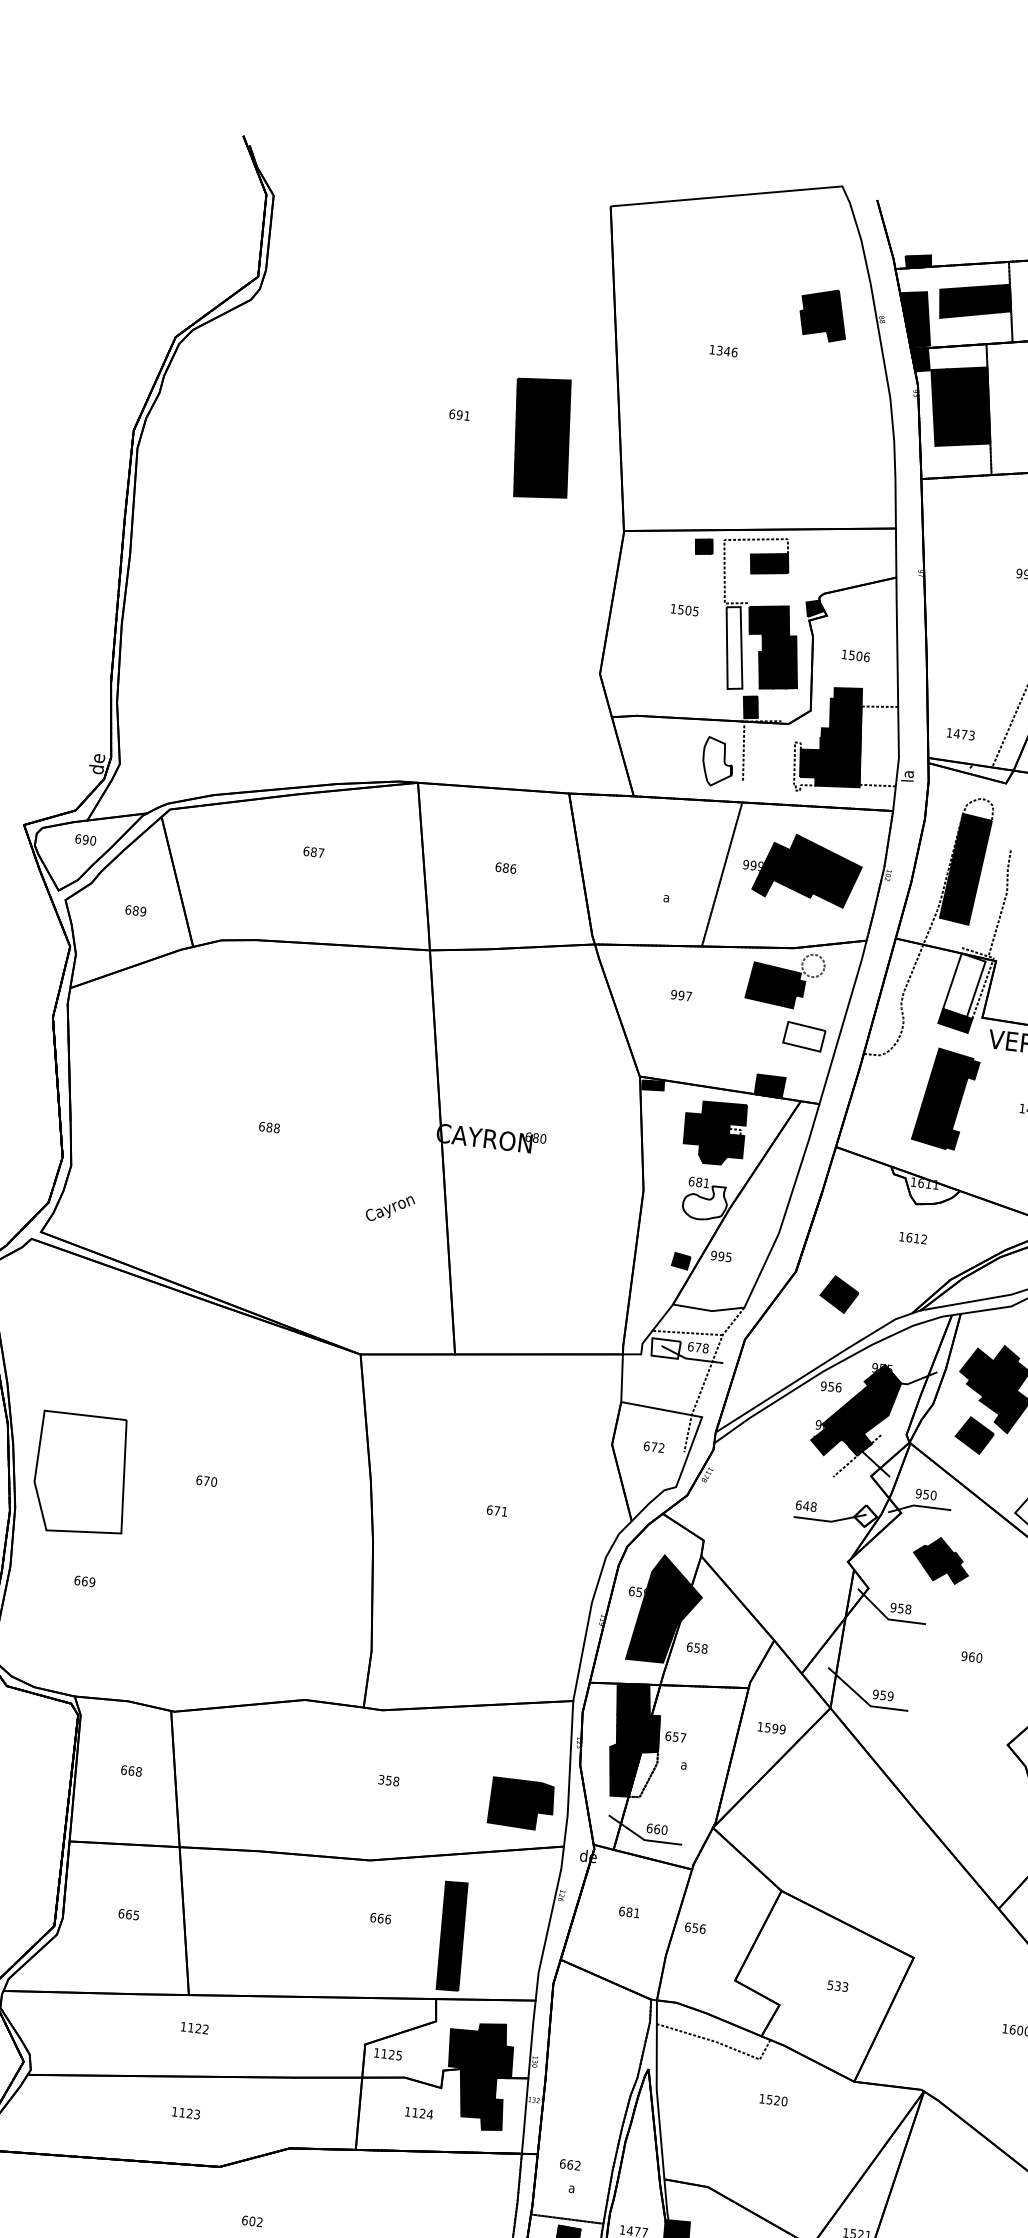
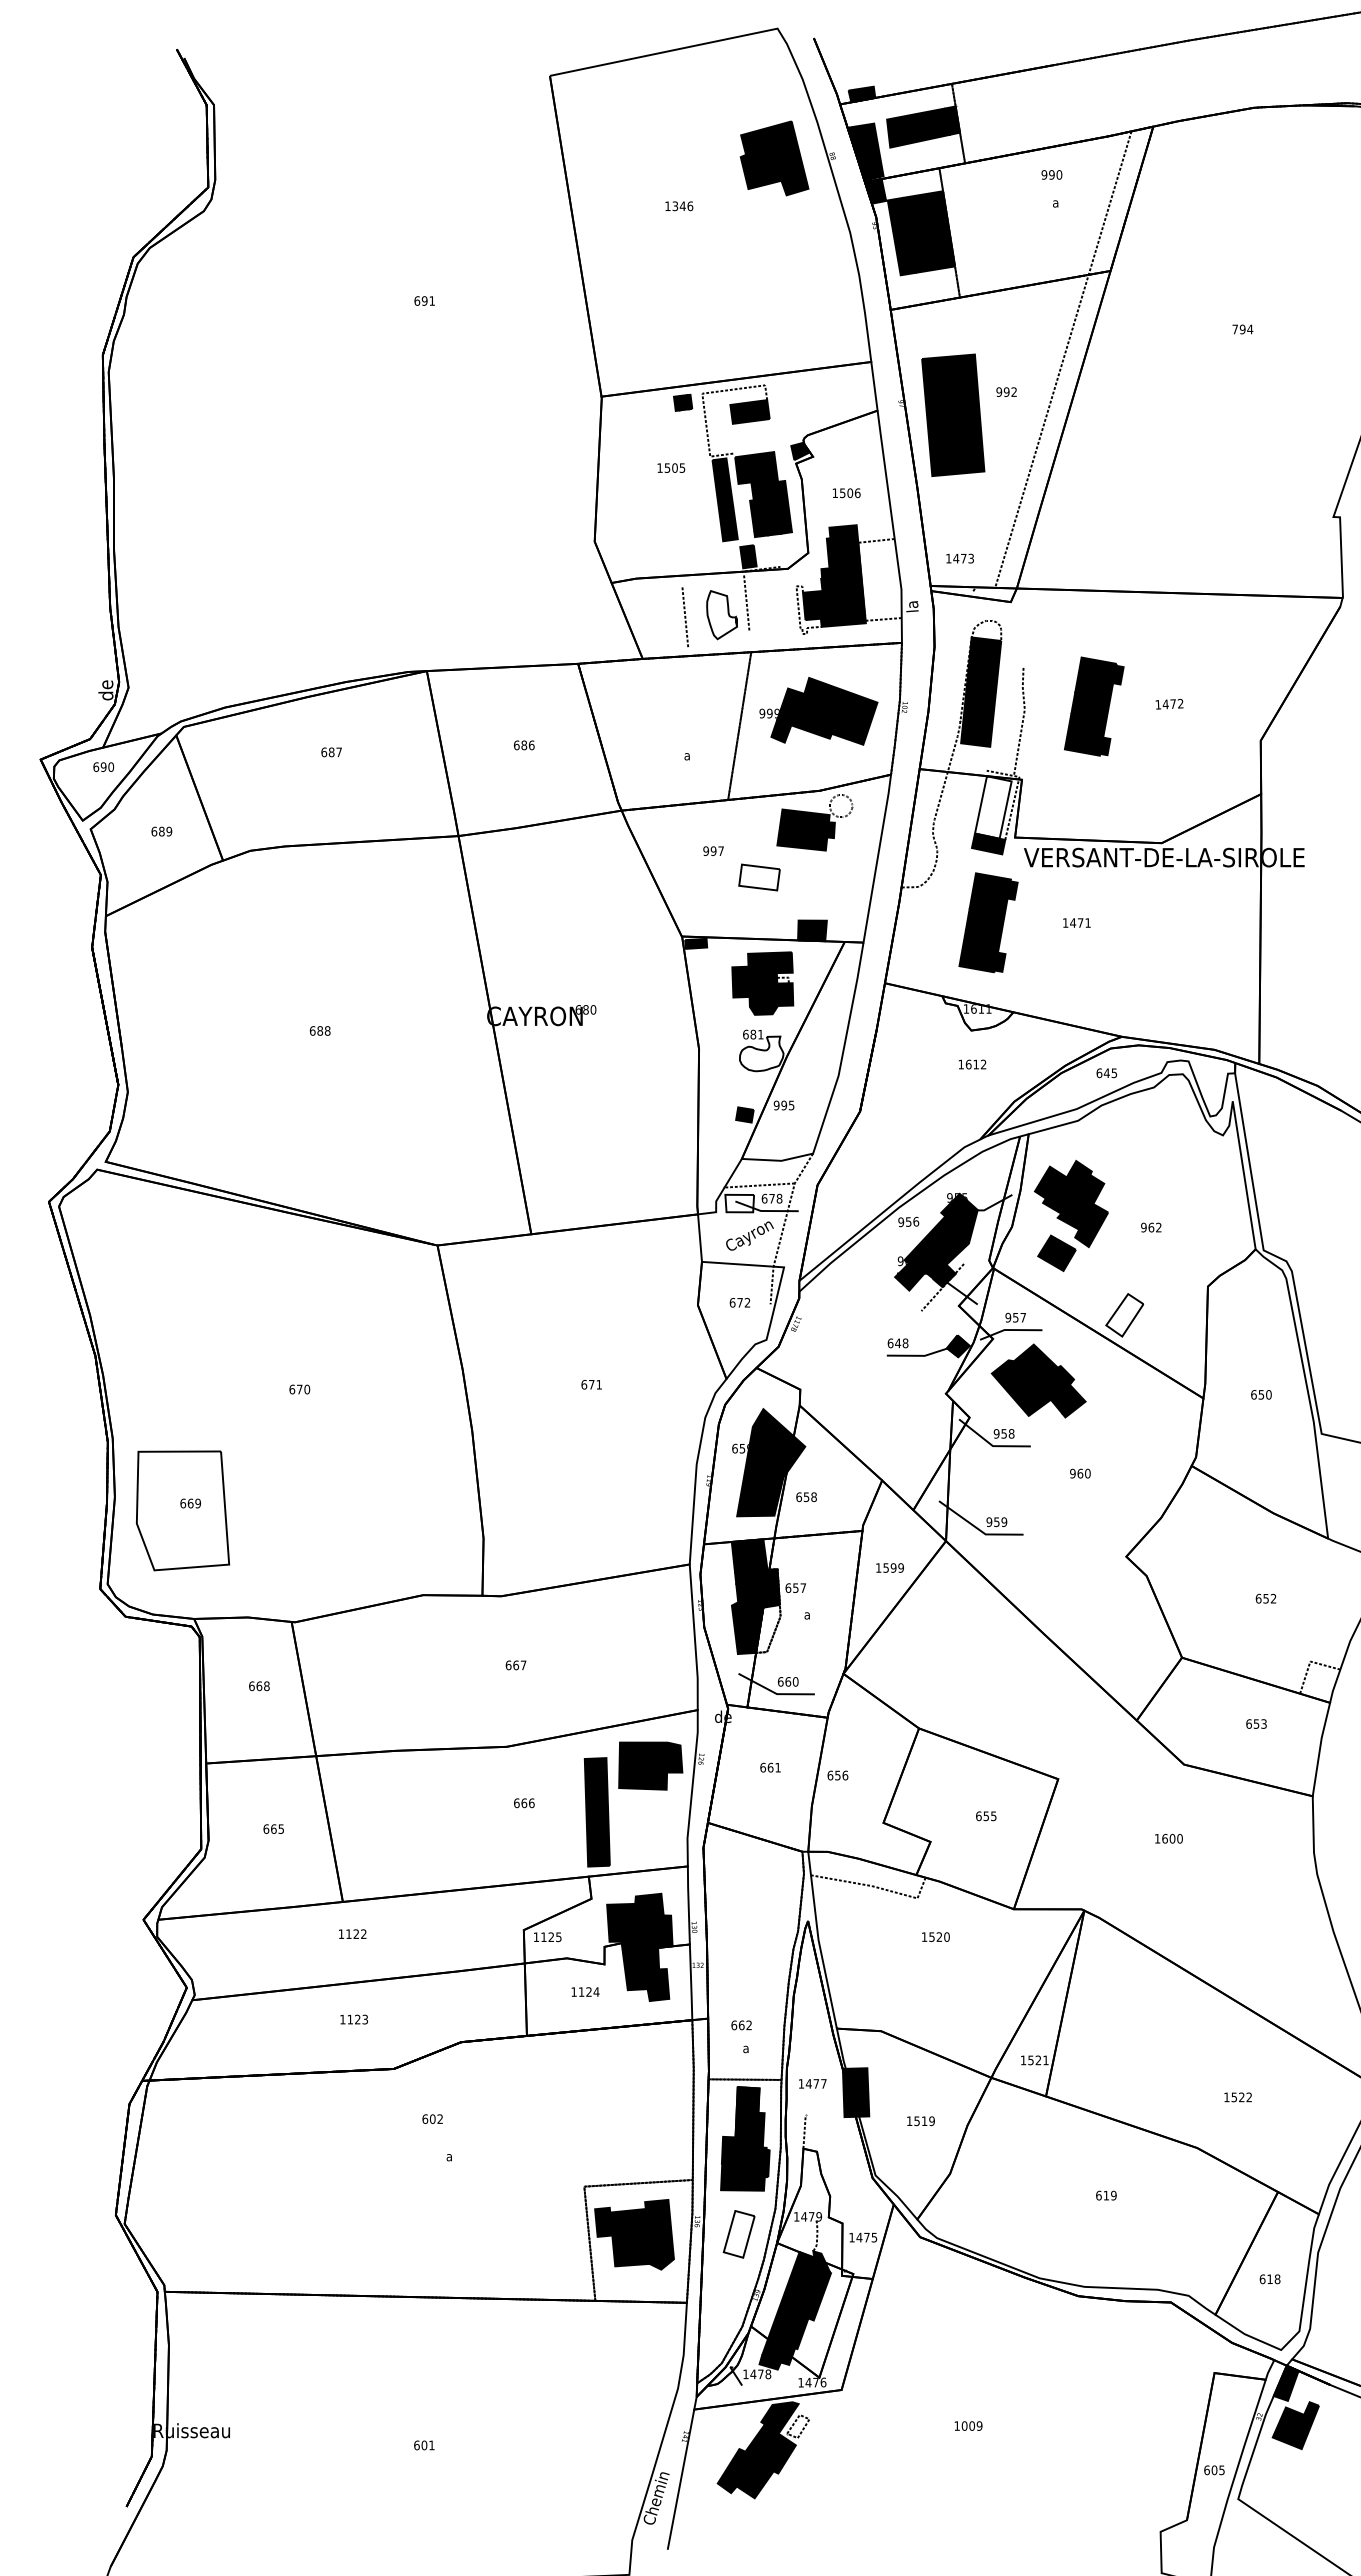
part: (823, 314) -> (774, 158), size x1.43
part: (542, 437) -> (953, 414), moved
fill: (733, 647) -> (724, 499), added
line: (681, 760) -> (685, 617), added
part: (804, 1036) -> (759, 877), moved
text: (390, 1207) -> (749, 1235), moved
part: (839, 1293) -> (905, 1128), removed
part: (82, 1474) -> (183, 1510), moved
text: (933, 1495) -> (1023, 1317), 950 -> 957
fill: (865, 1516) -> (958, 1346), added
part: (941, 1559) -> (1038, 1380), size x1.67
text: (388, 1780) -> (515, 1665), 358 -> 667
part: (521, 1803) -> (650, 1765), moved
text: (629, 1912) -> (770, 1767), 681 -> 661
text: (838, 1986) -> (986, 1816), 533 -> 655

